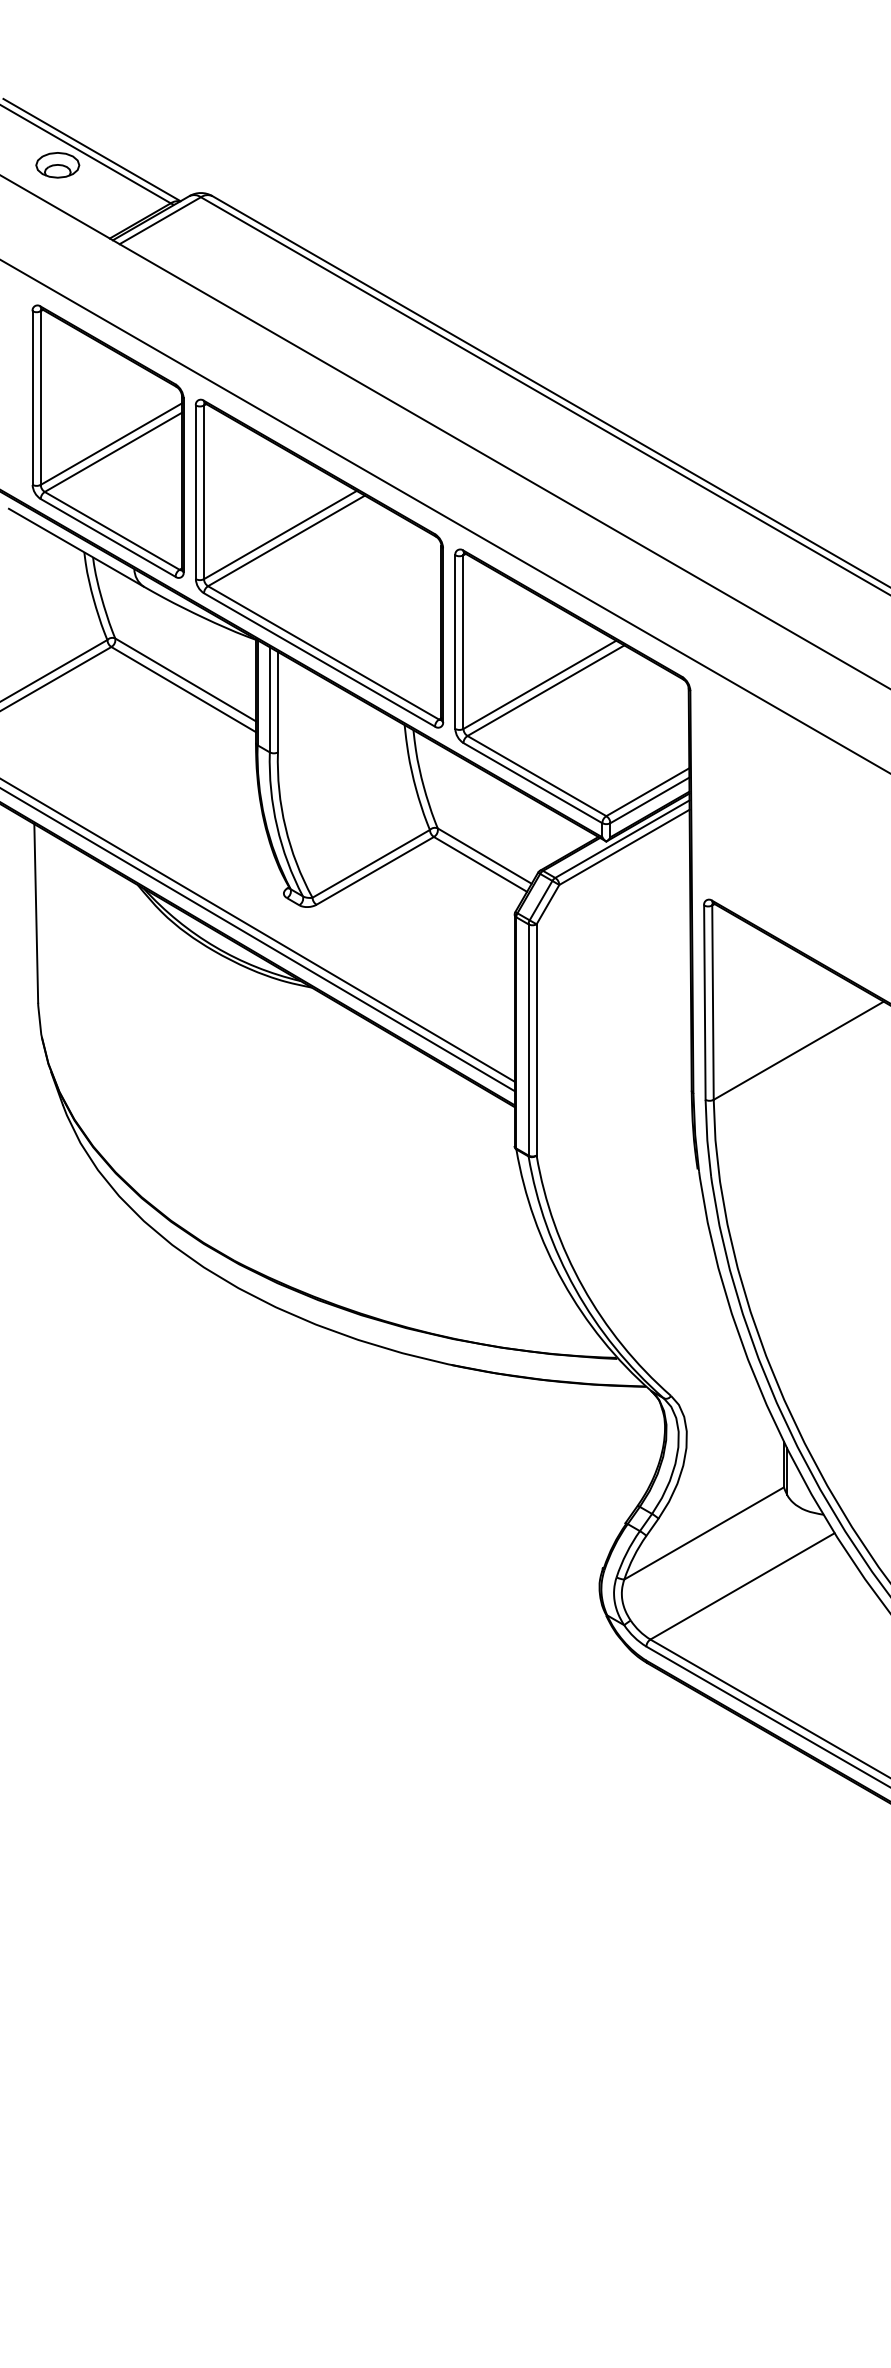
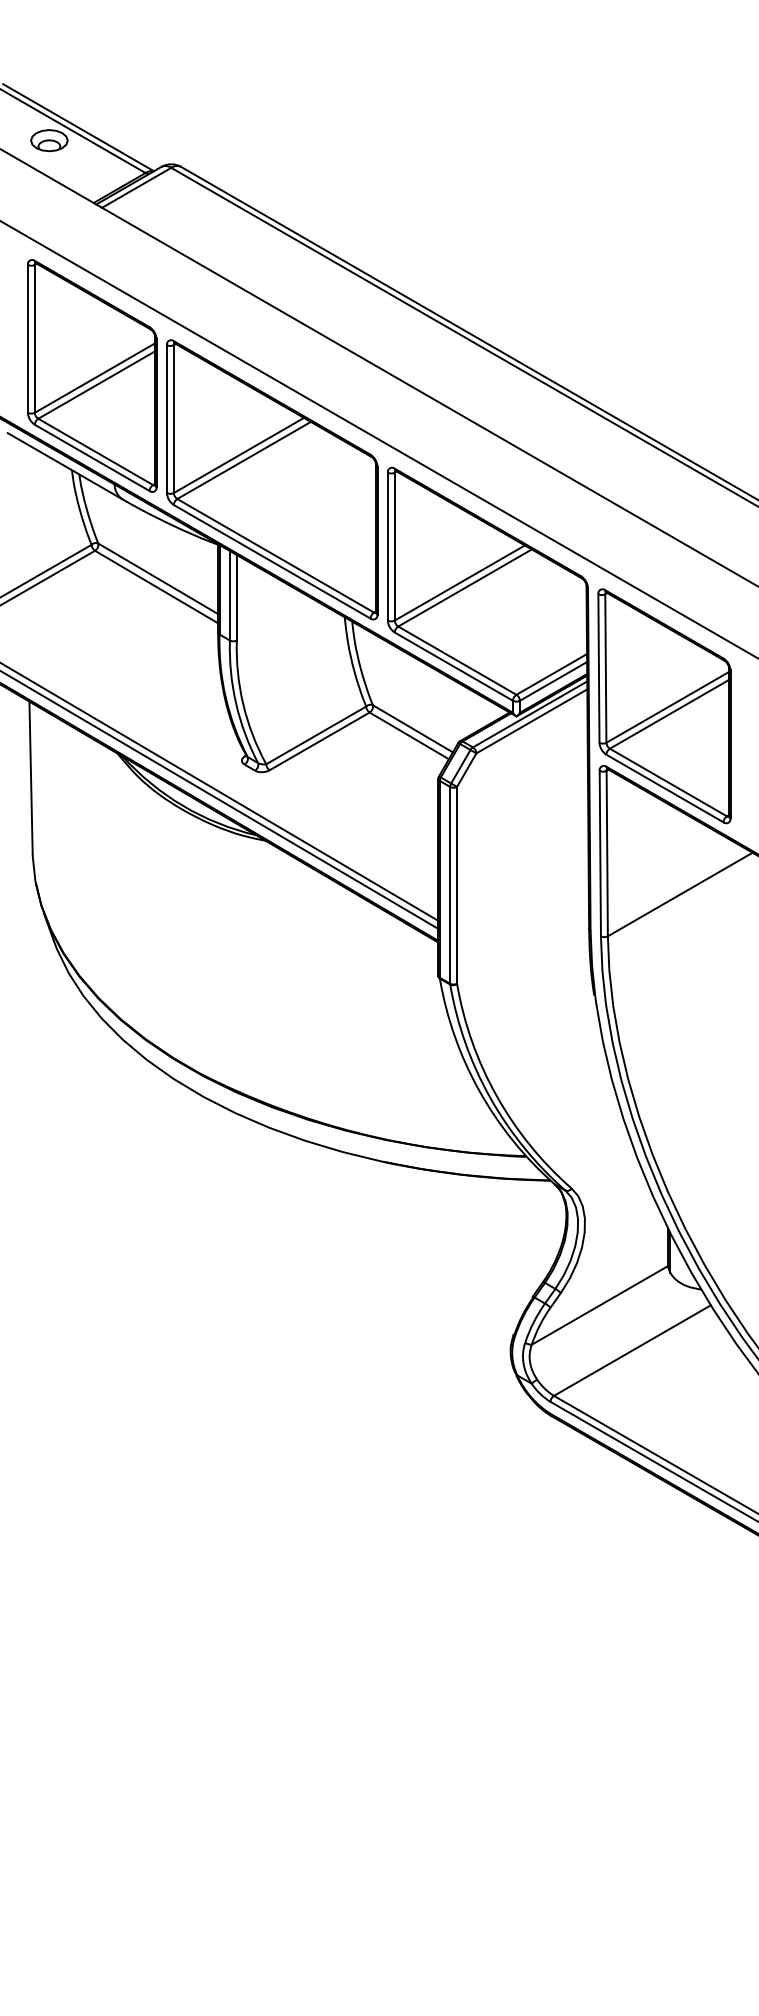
part: (780, 829) -> (664, 706), added

